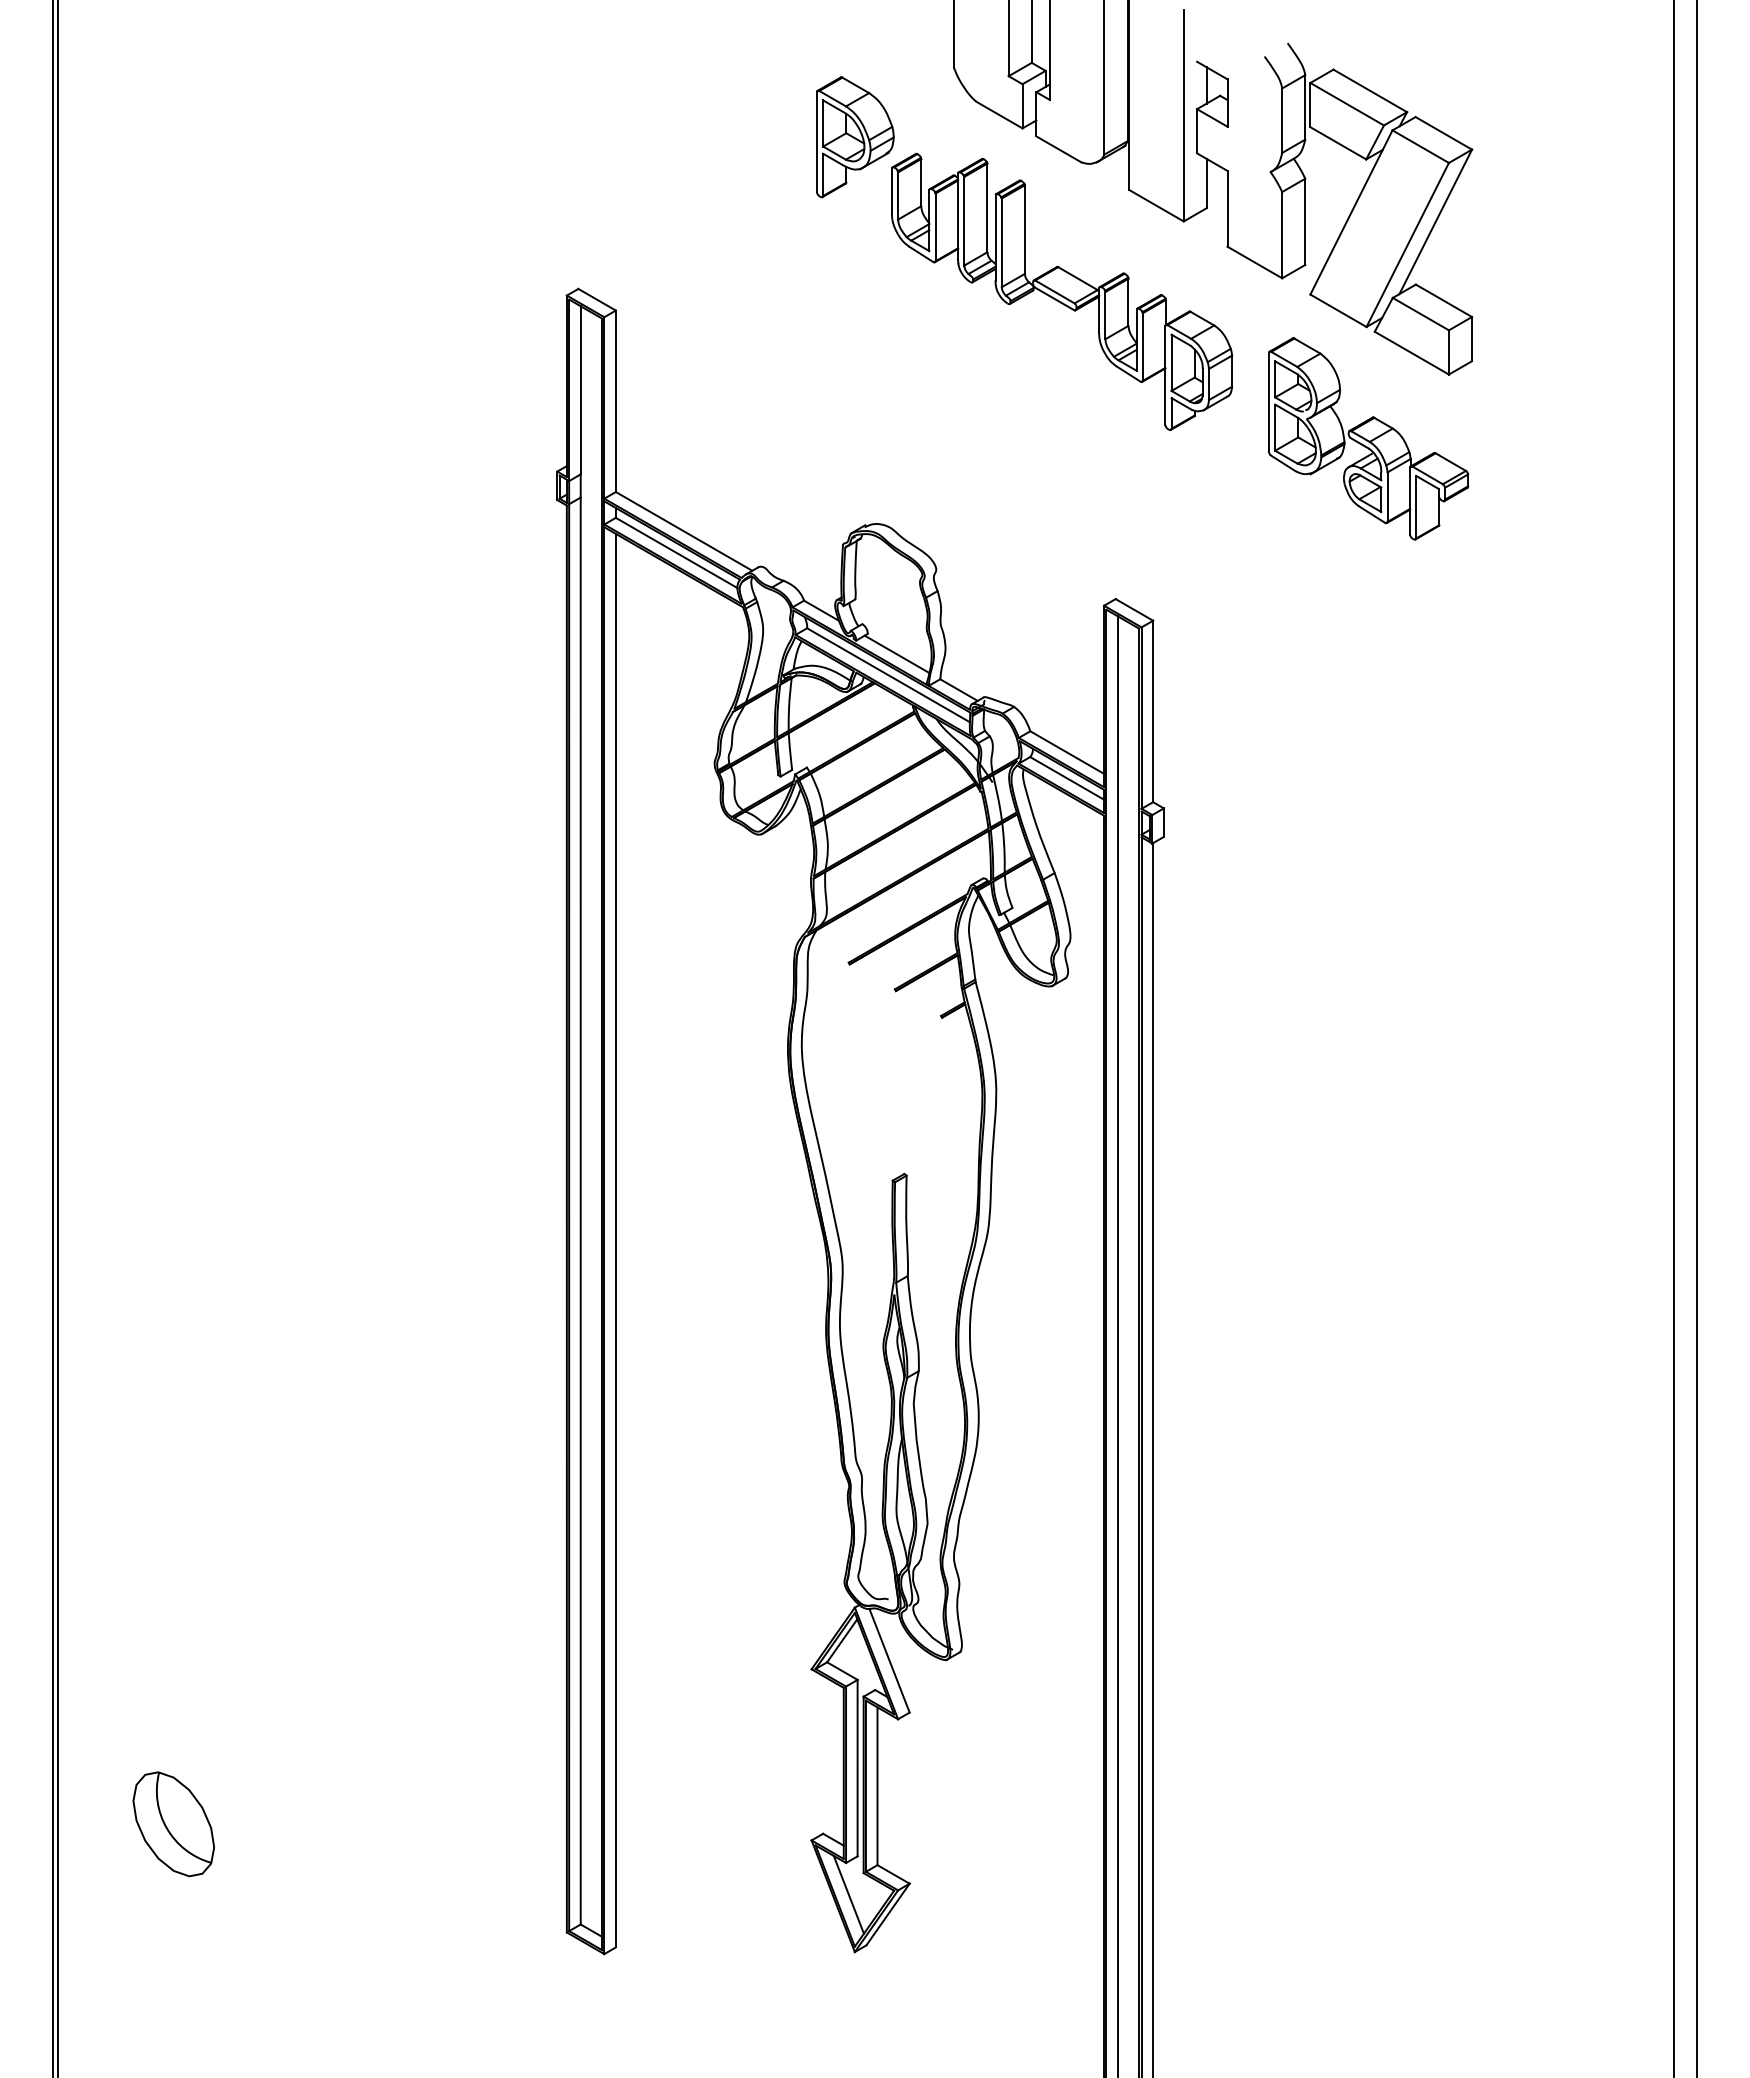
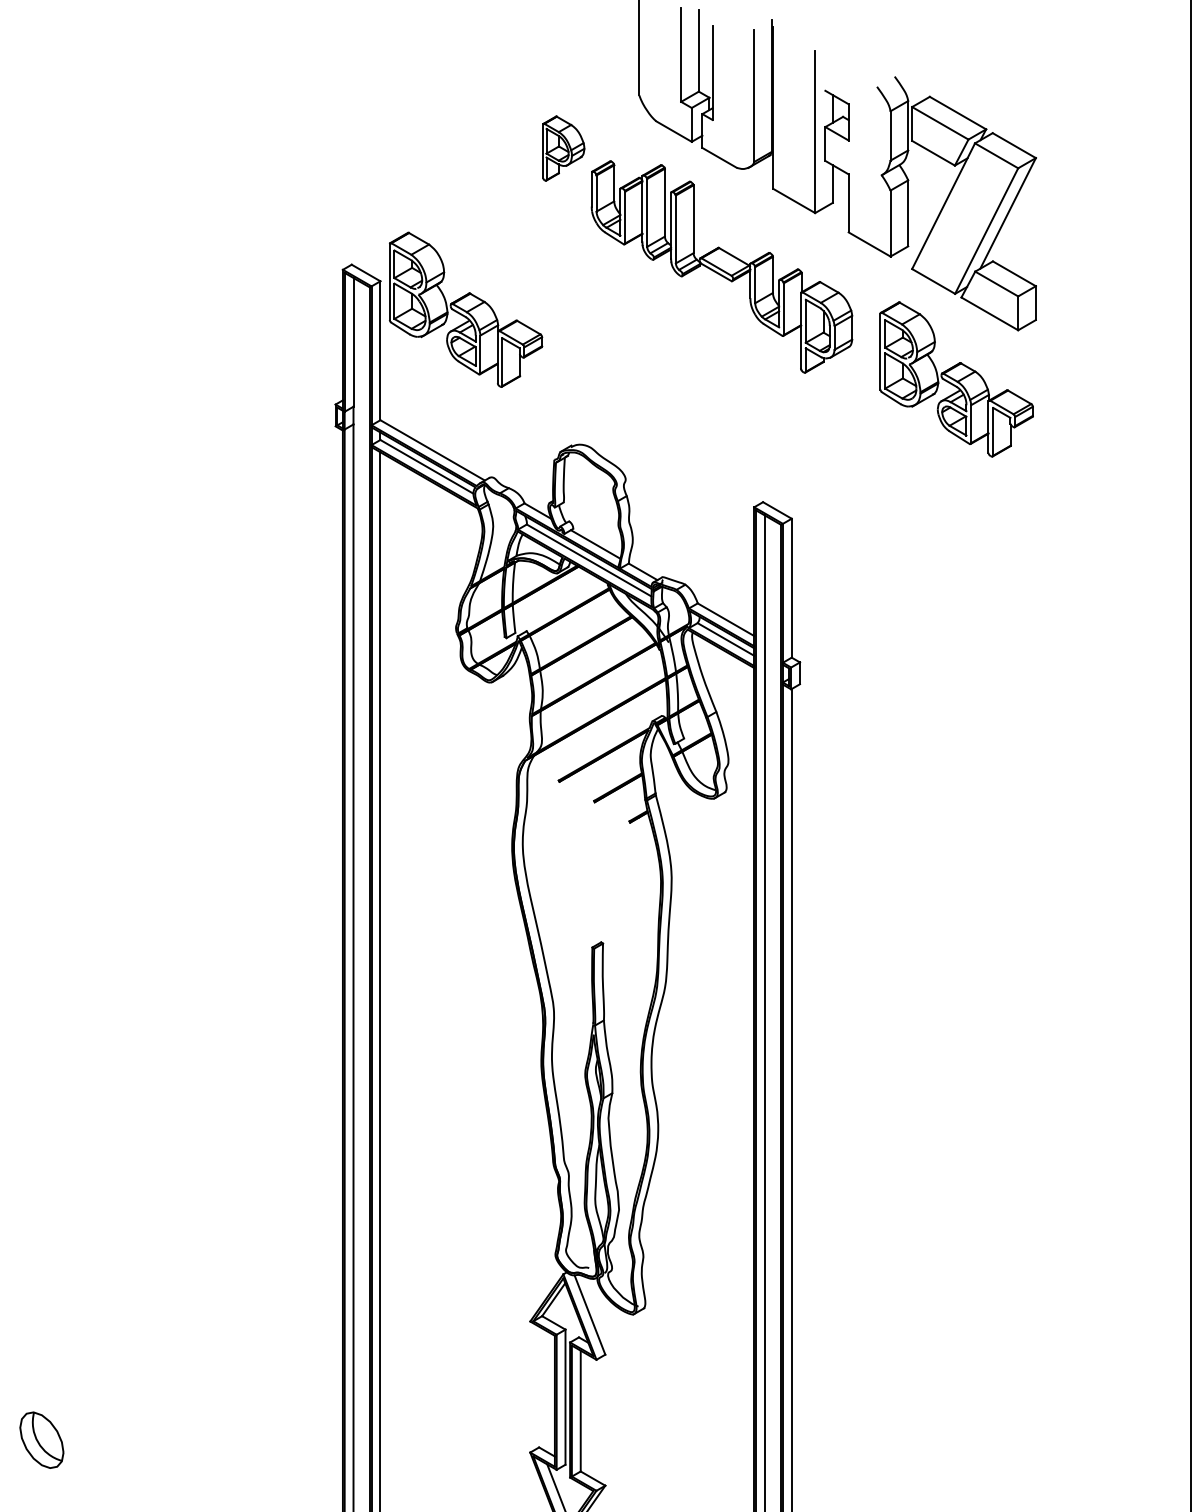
part: (855, 137) -> (563, 148), size x0.7
part: (727, 347) -> (465, 309), added
part: (173, 1824) -> (41, 1440), size x0.7

